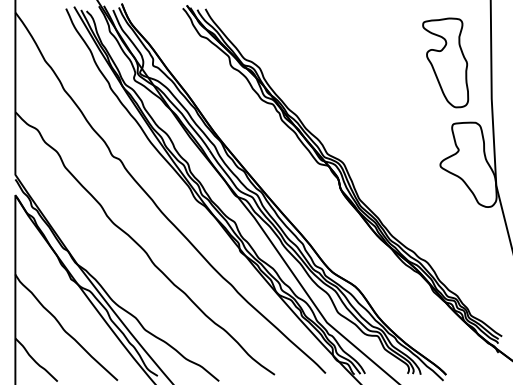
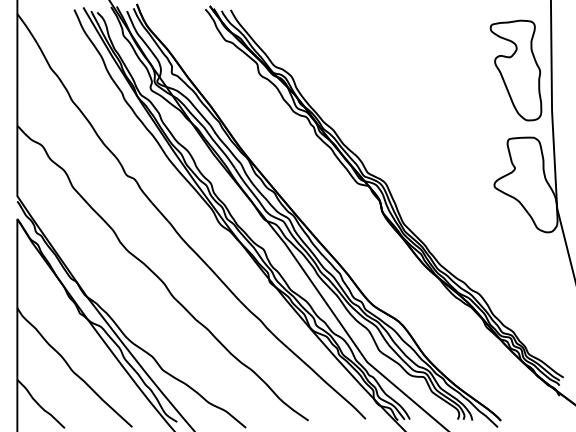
part: (445, 62) -> (515, 70), moved

